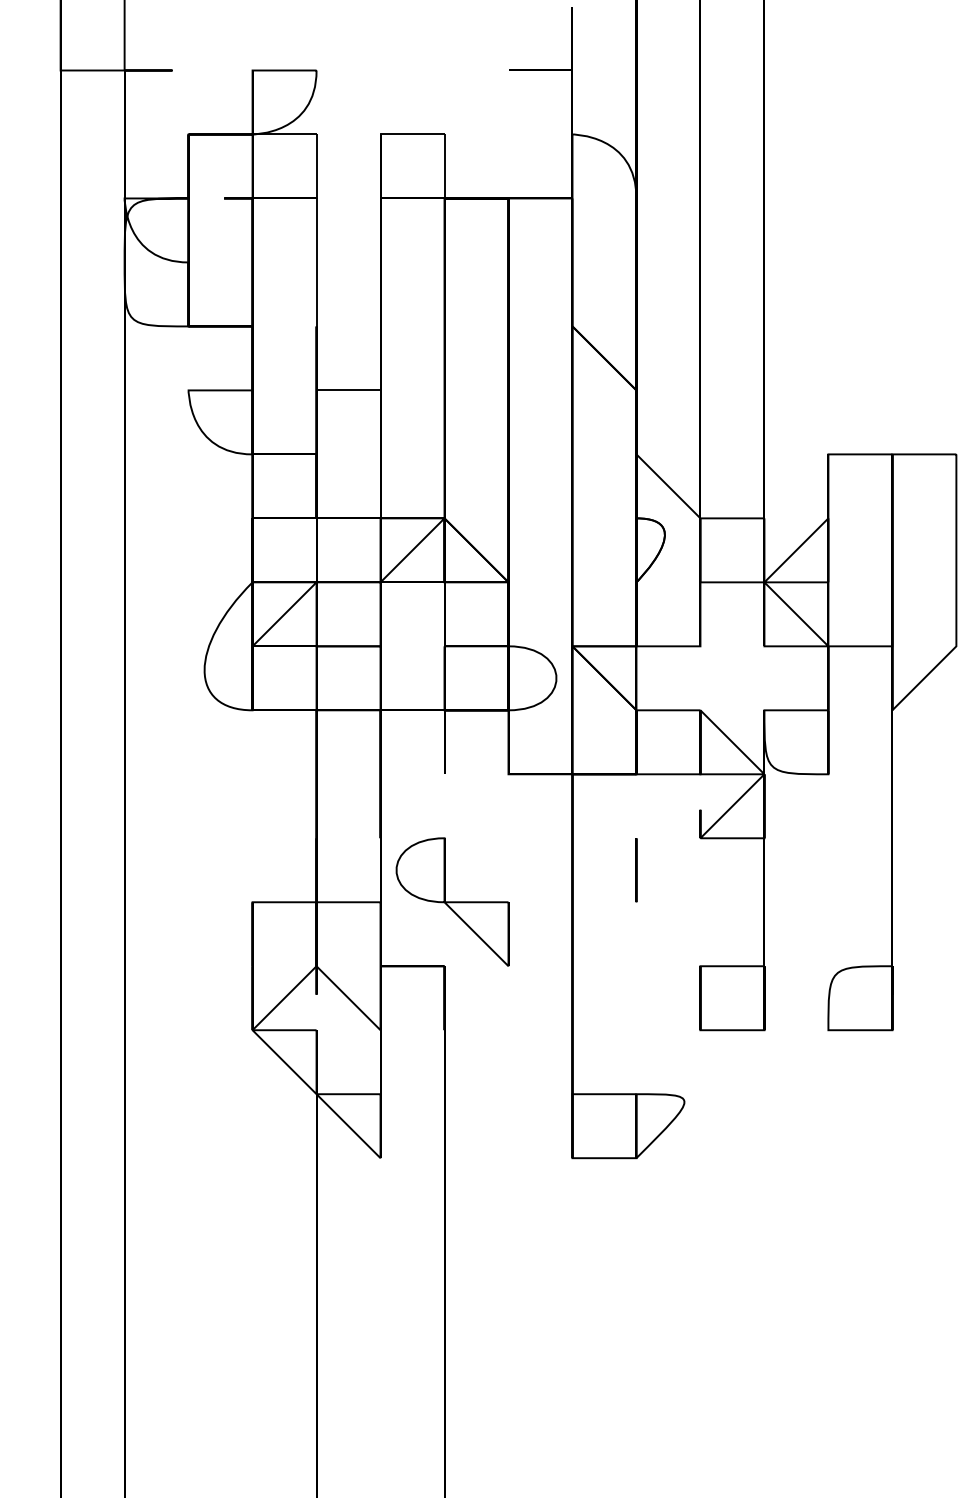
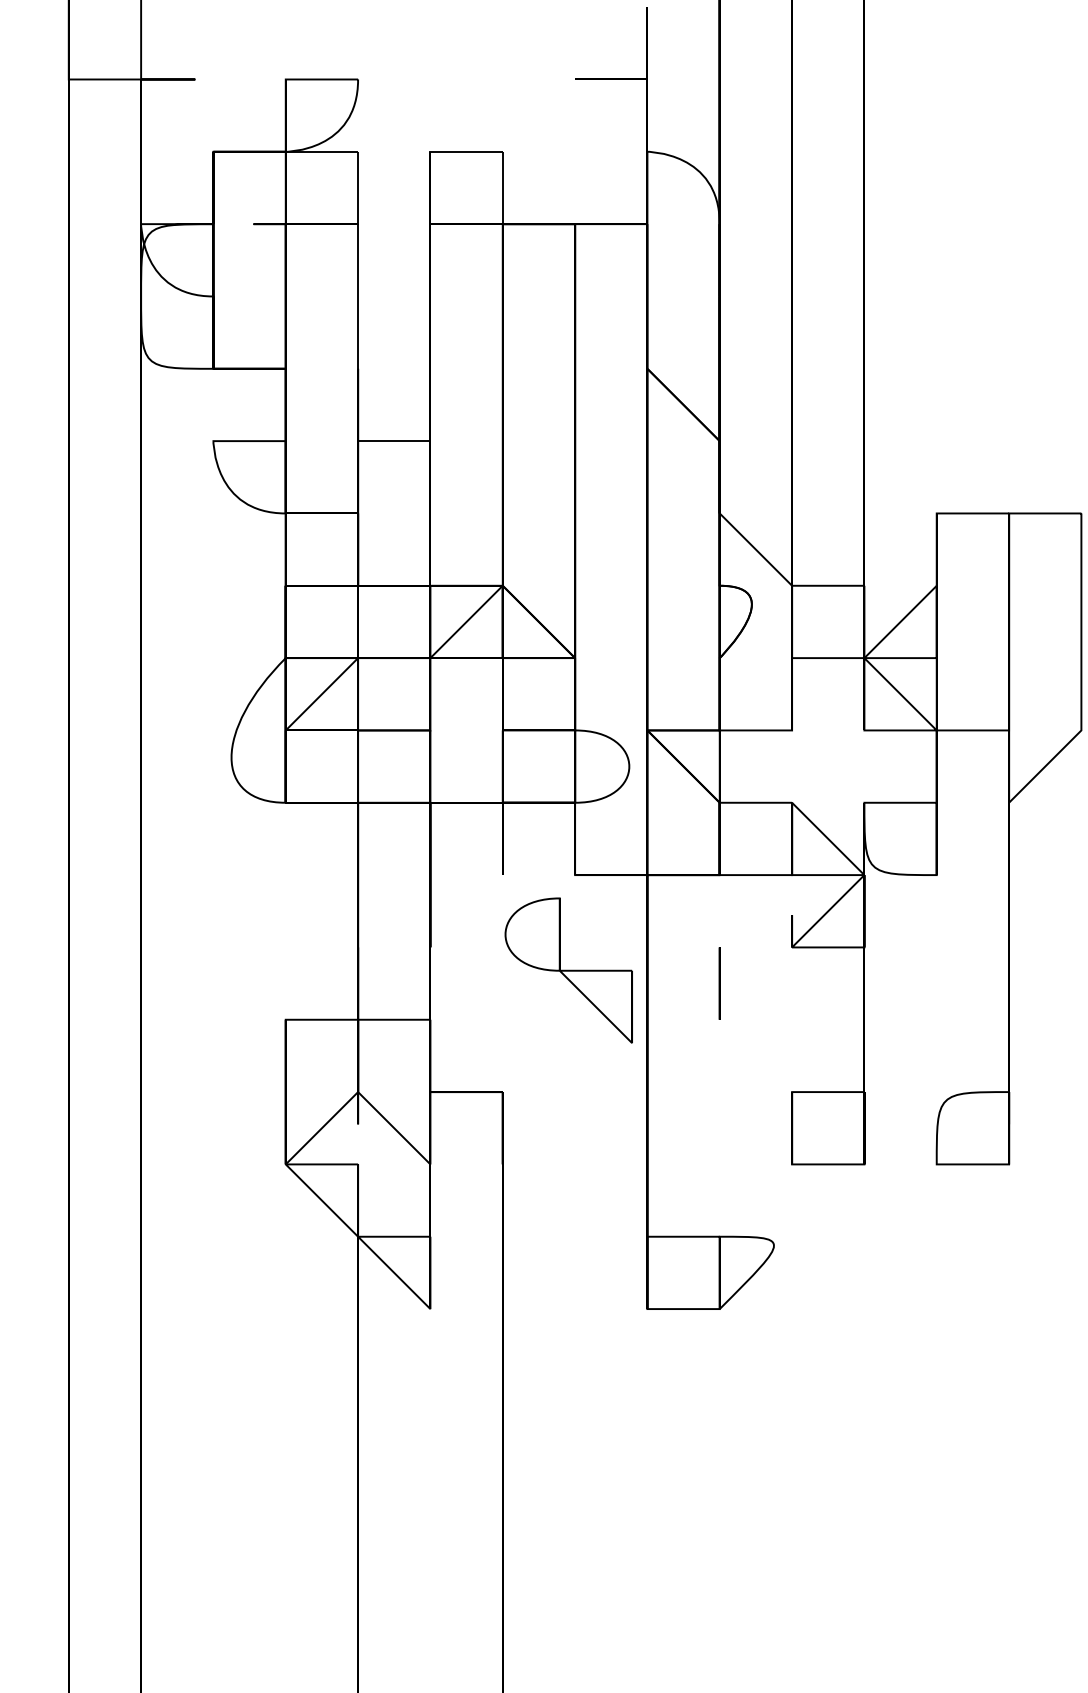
part: (452, 902) -> (568, 970), moved

